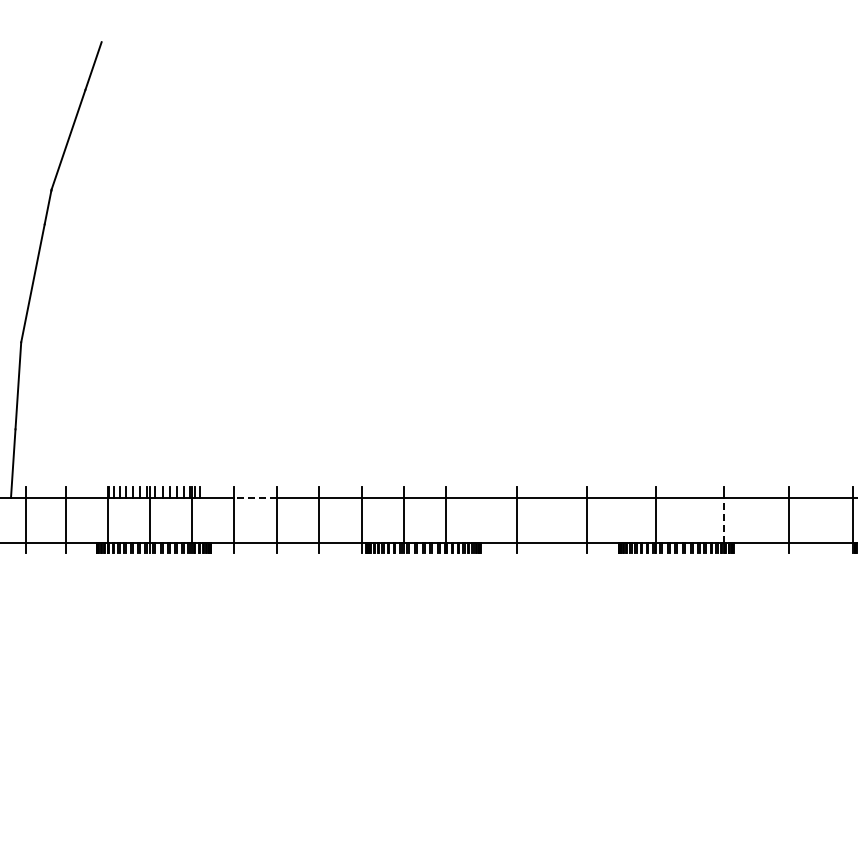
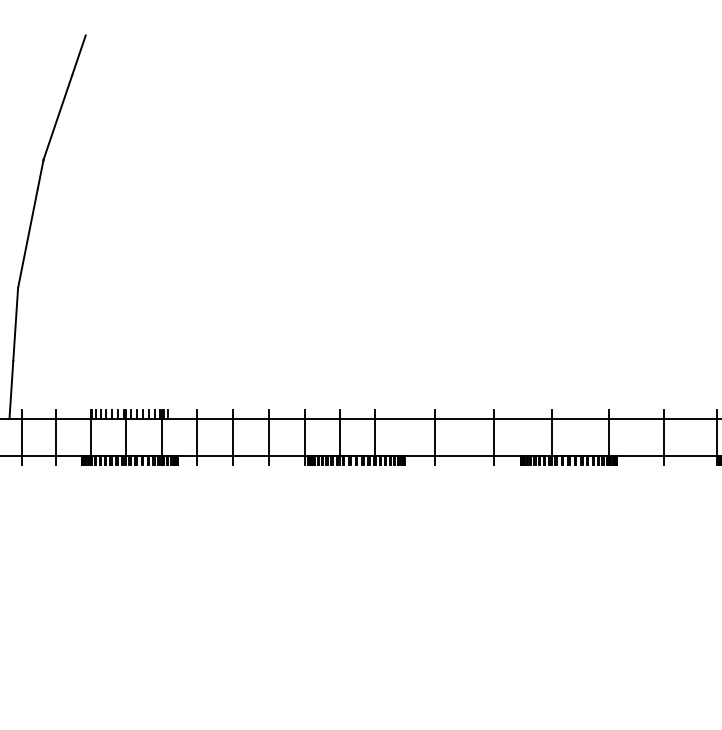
line: (255, 497) -> (215, 418), dashed -> solid
line: (723, 519) -> (608, 436), dashed -> solid

